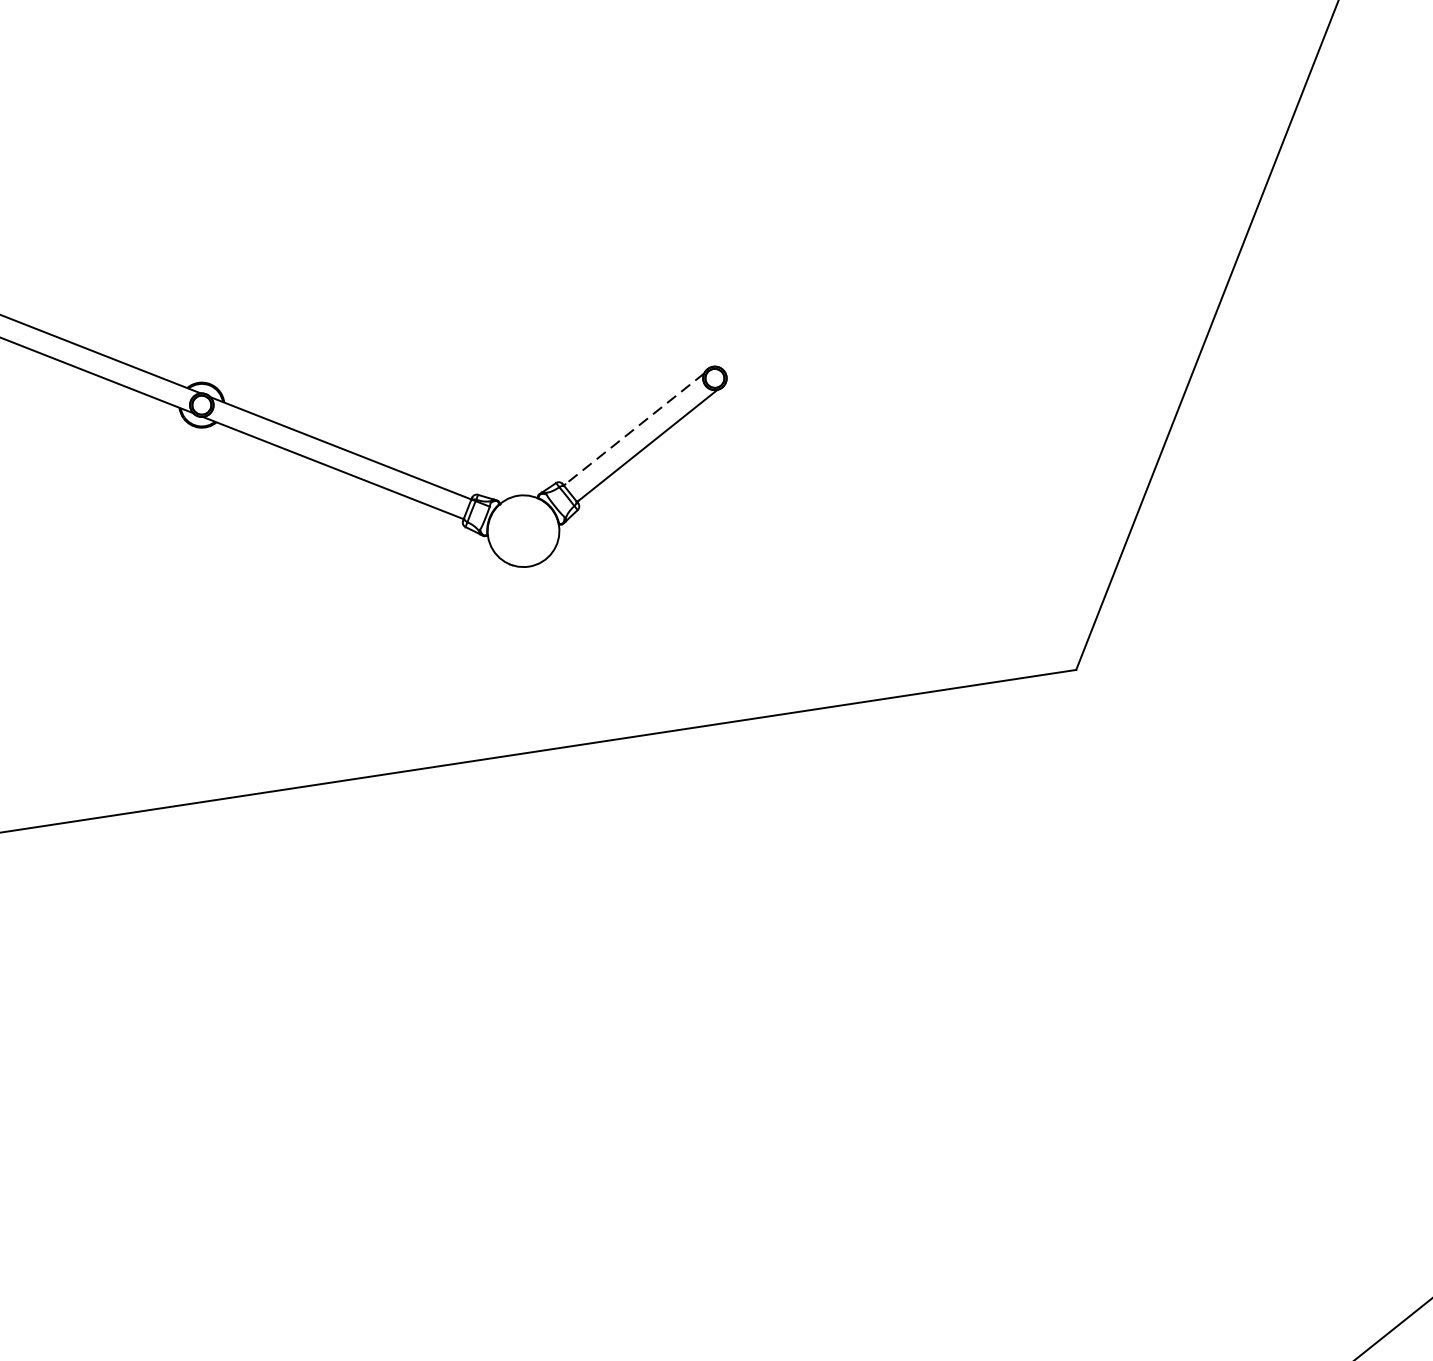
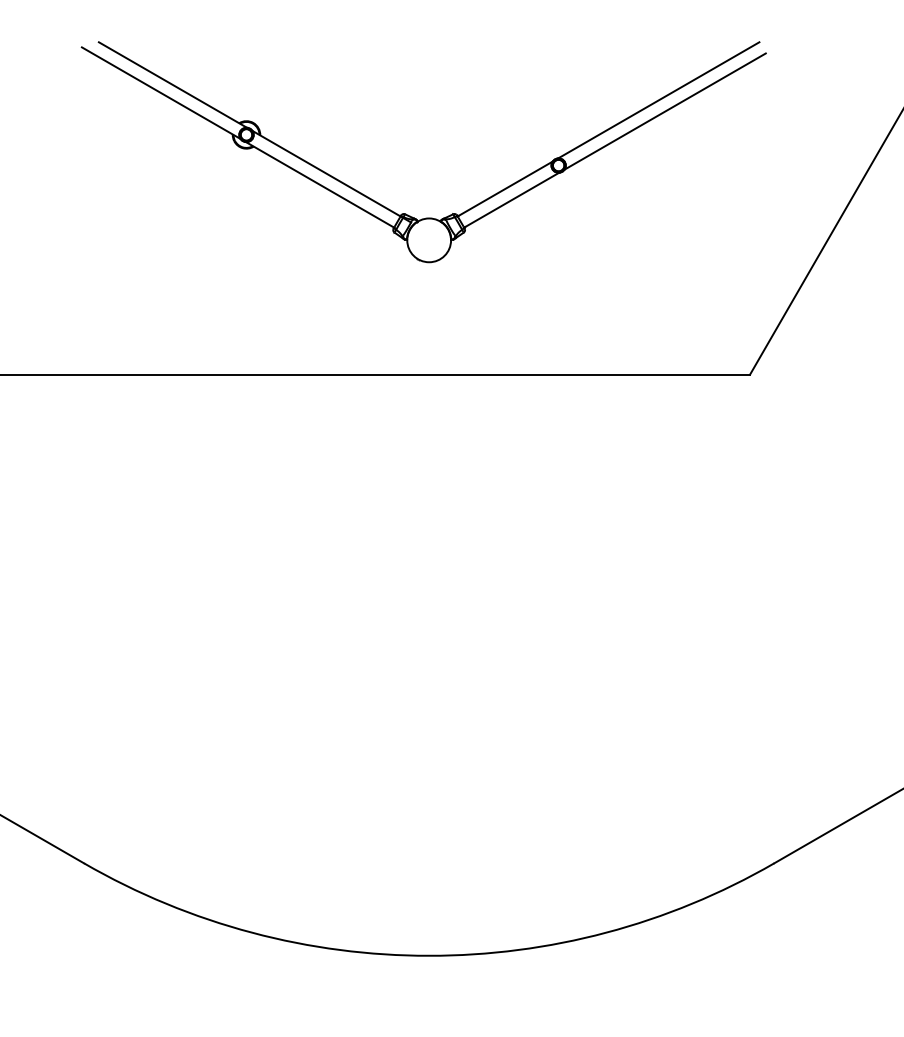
line: (860, 248) -> (658, 100), added
line: (873, 264) -> (664, 111), added
line: (634, 430) -> (505, 189), dashed -> solid

